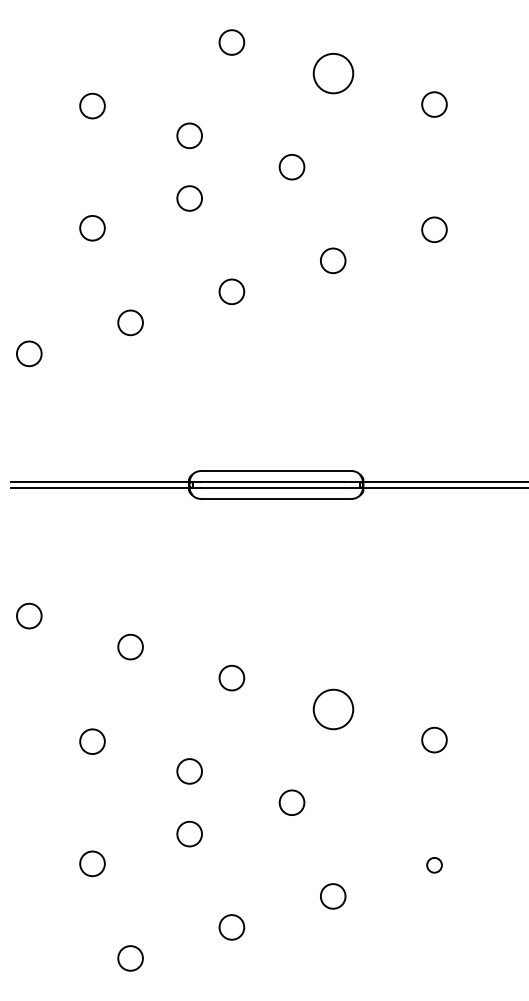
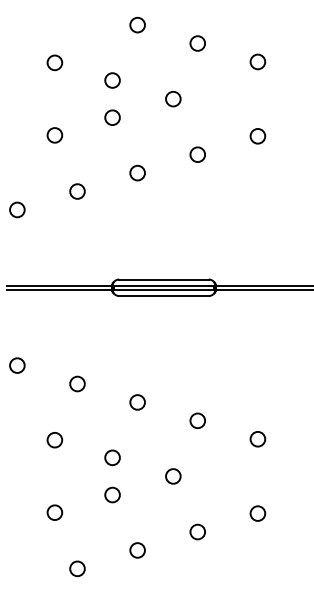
circle: (332, 73) -> (197, 43), size x0.62
circle: (332, 708) -> (197, 420), size x0.62
circle: (433, 865) -> (257, 513), size x1.67

